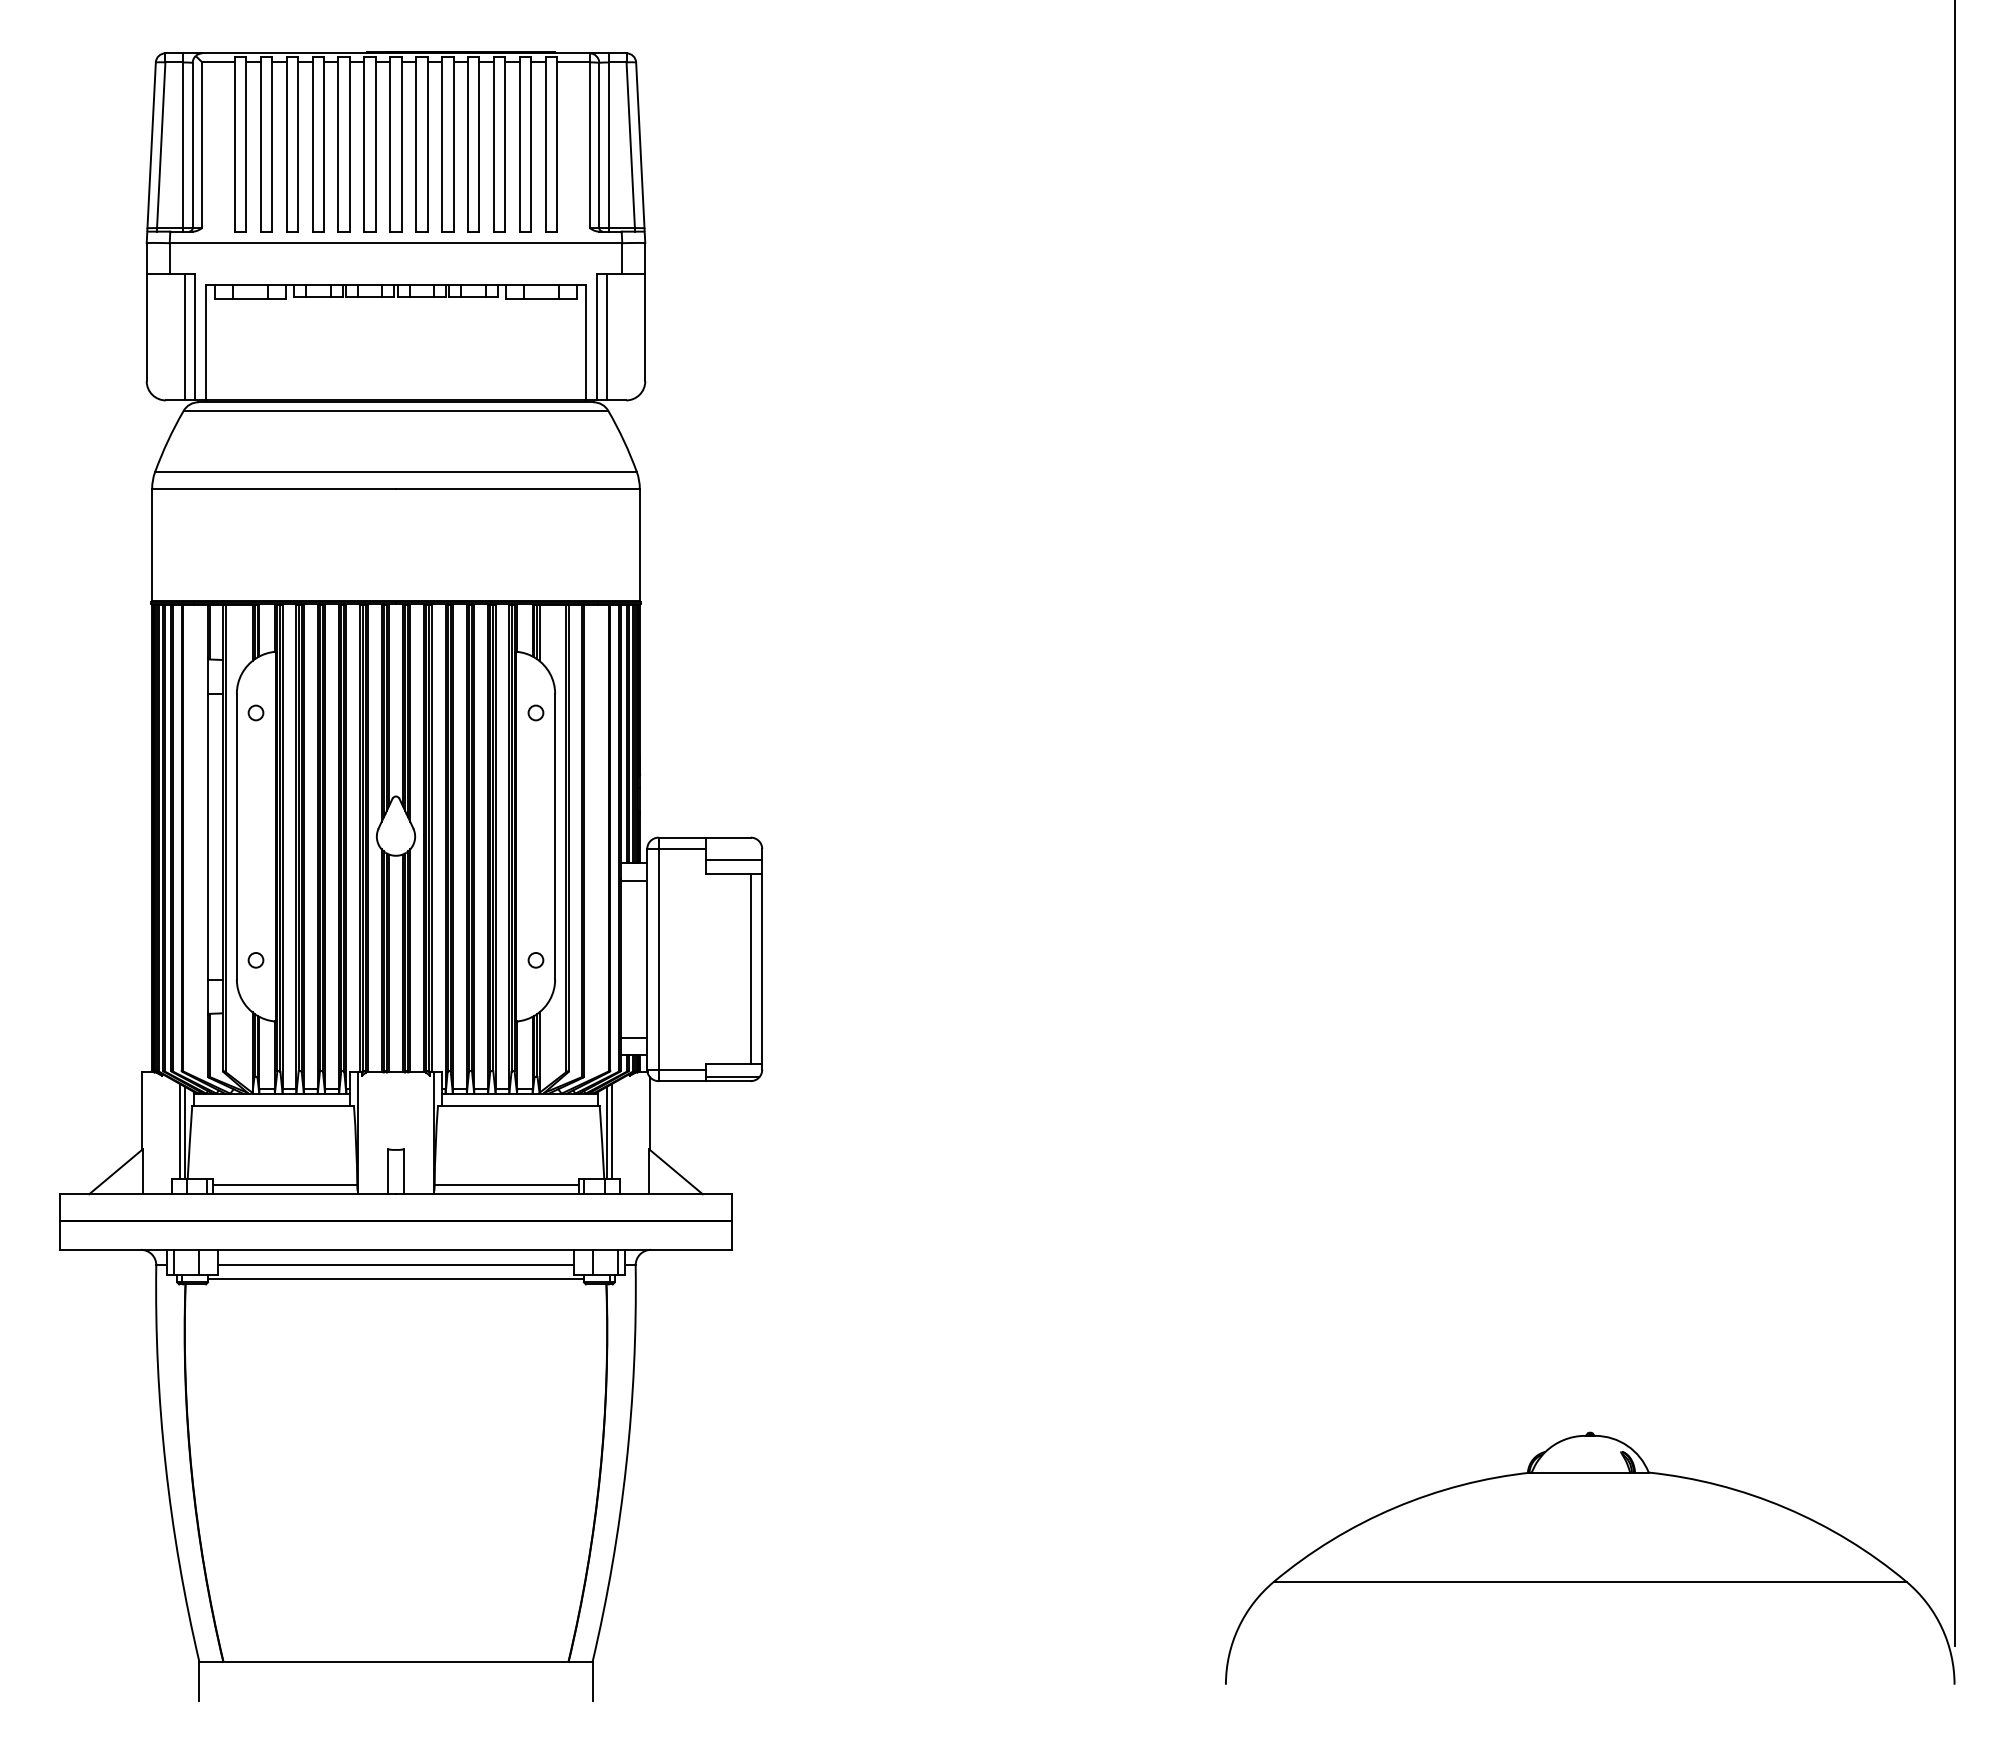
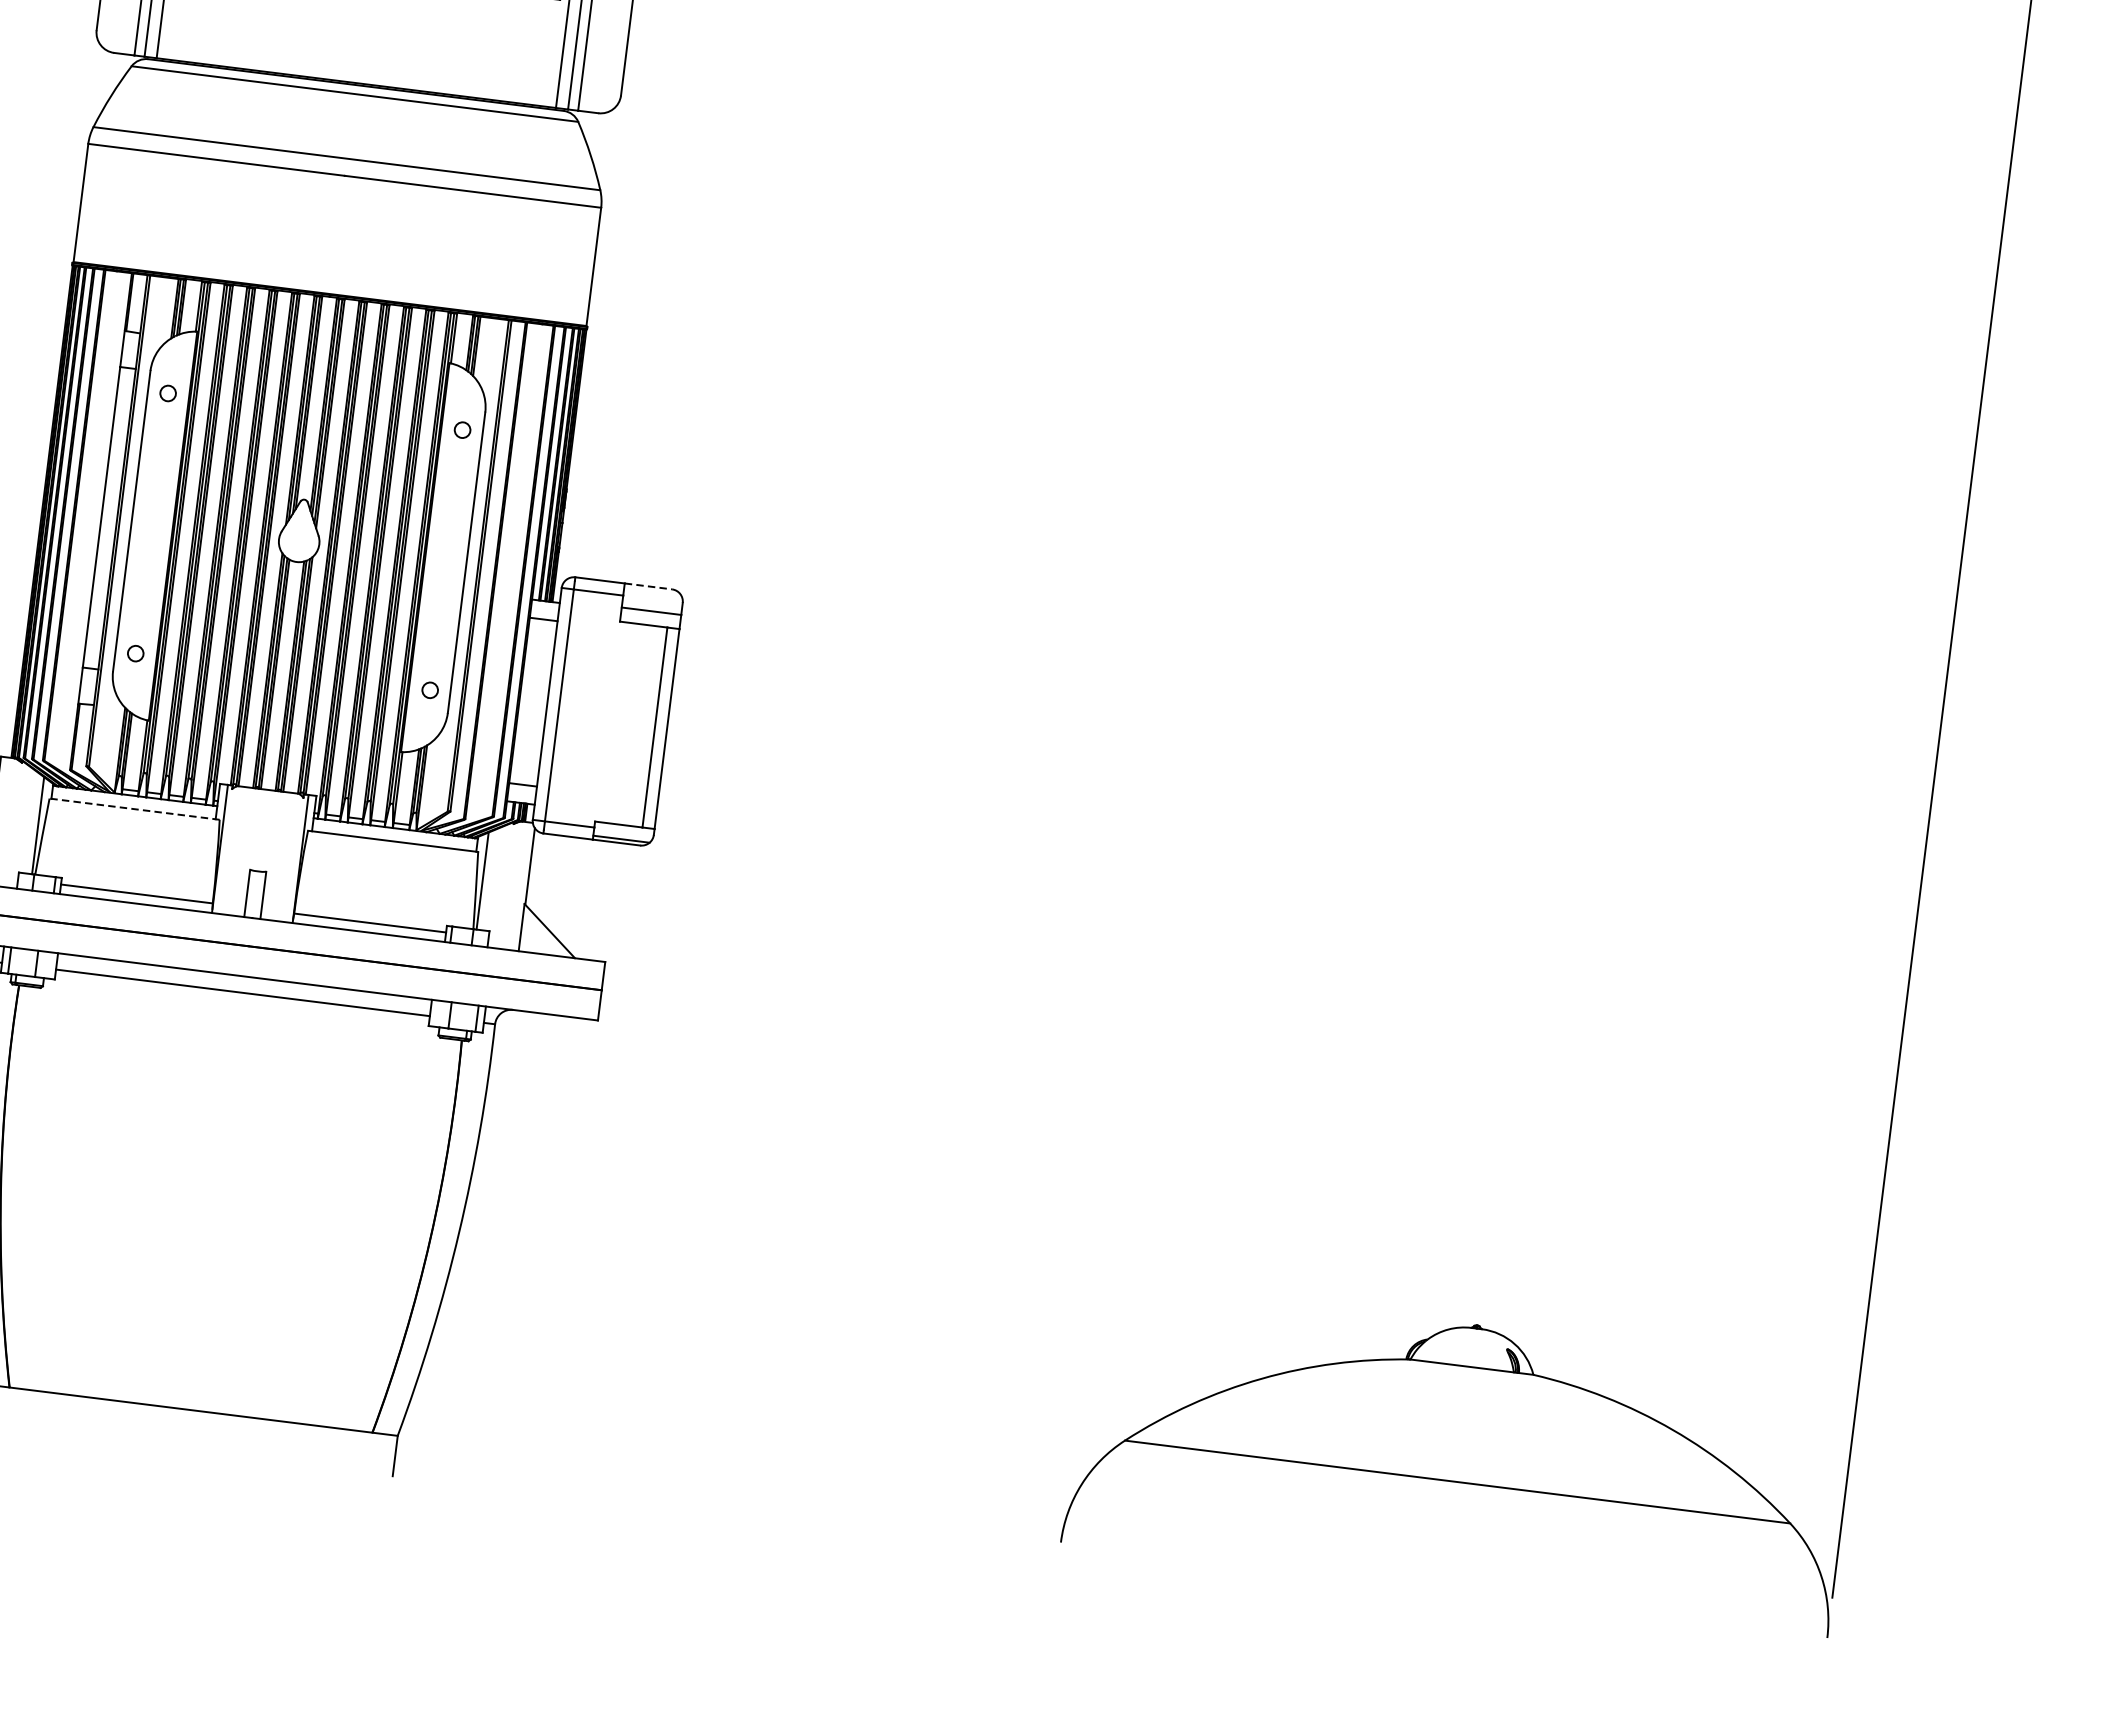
line: (728, 837) -> (648, 586), solid -> dashed
line: (273, 1106) -> (134, 809), solid -> dashed
line: (180, 1131) -> (33, 823), removed
line: (611, 1131) -> (487, 880), removed
line: (395, 1278) -> (240, 1006), removed

